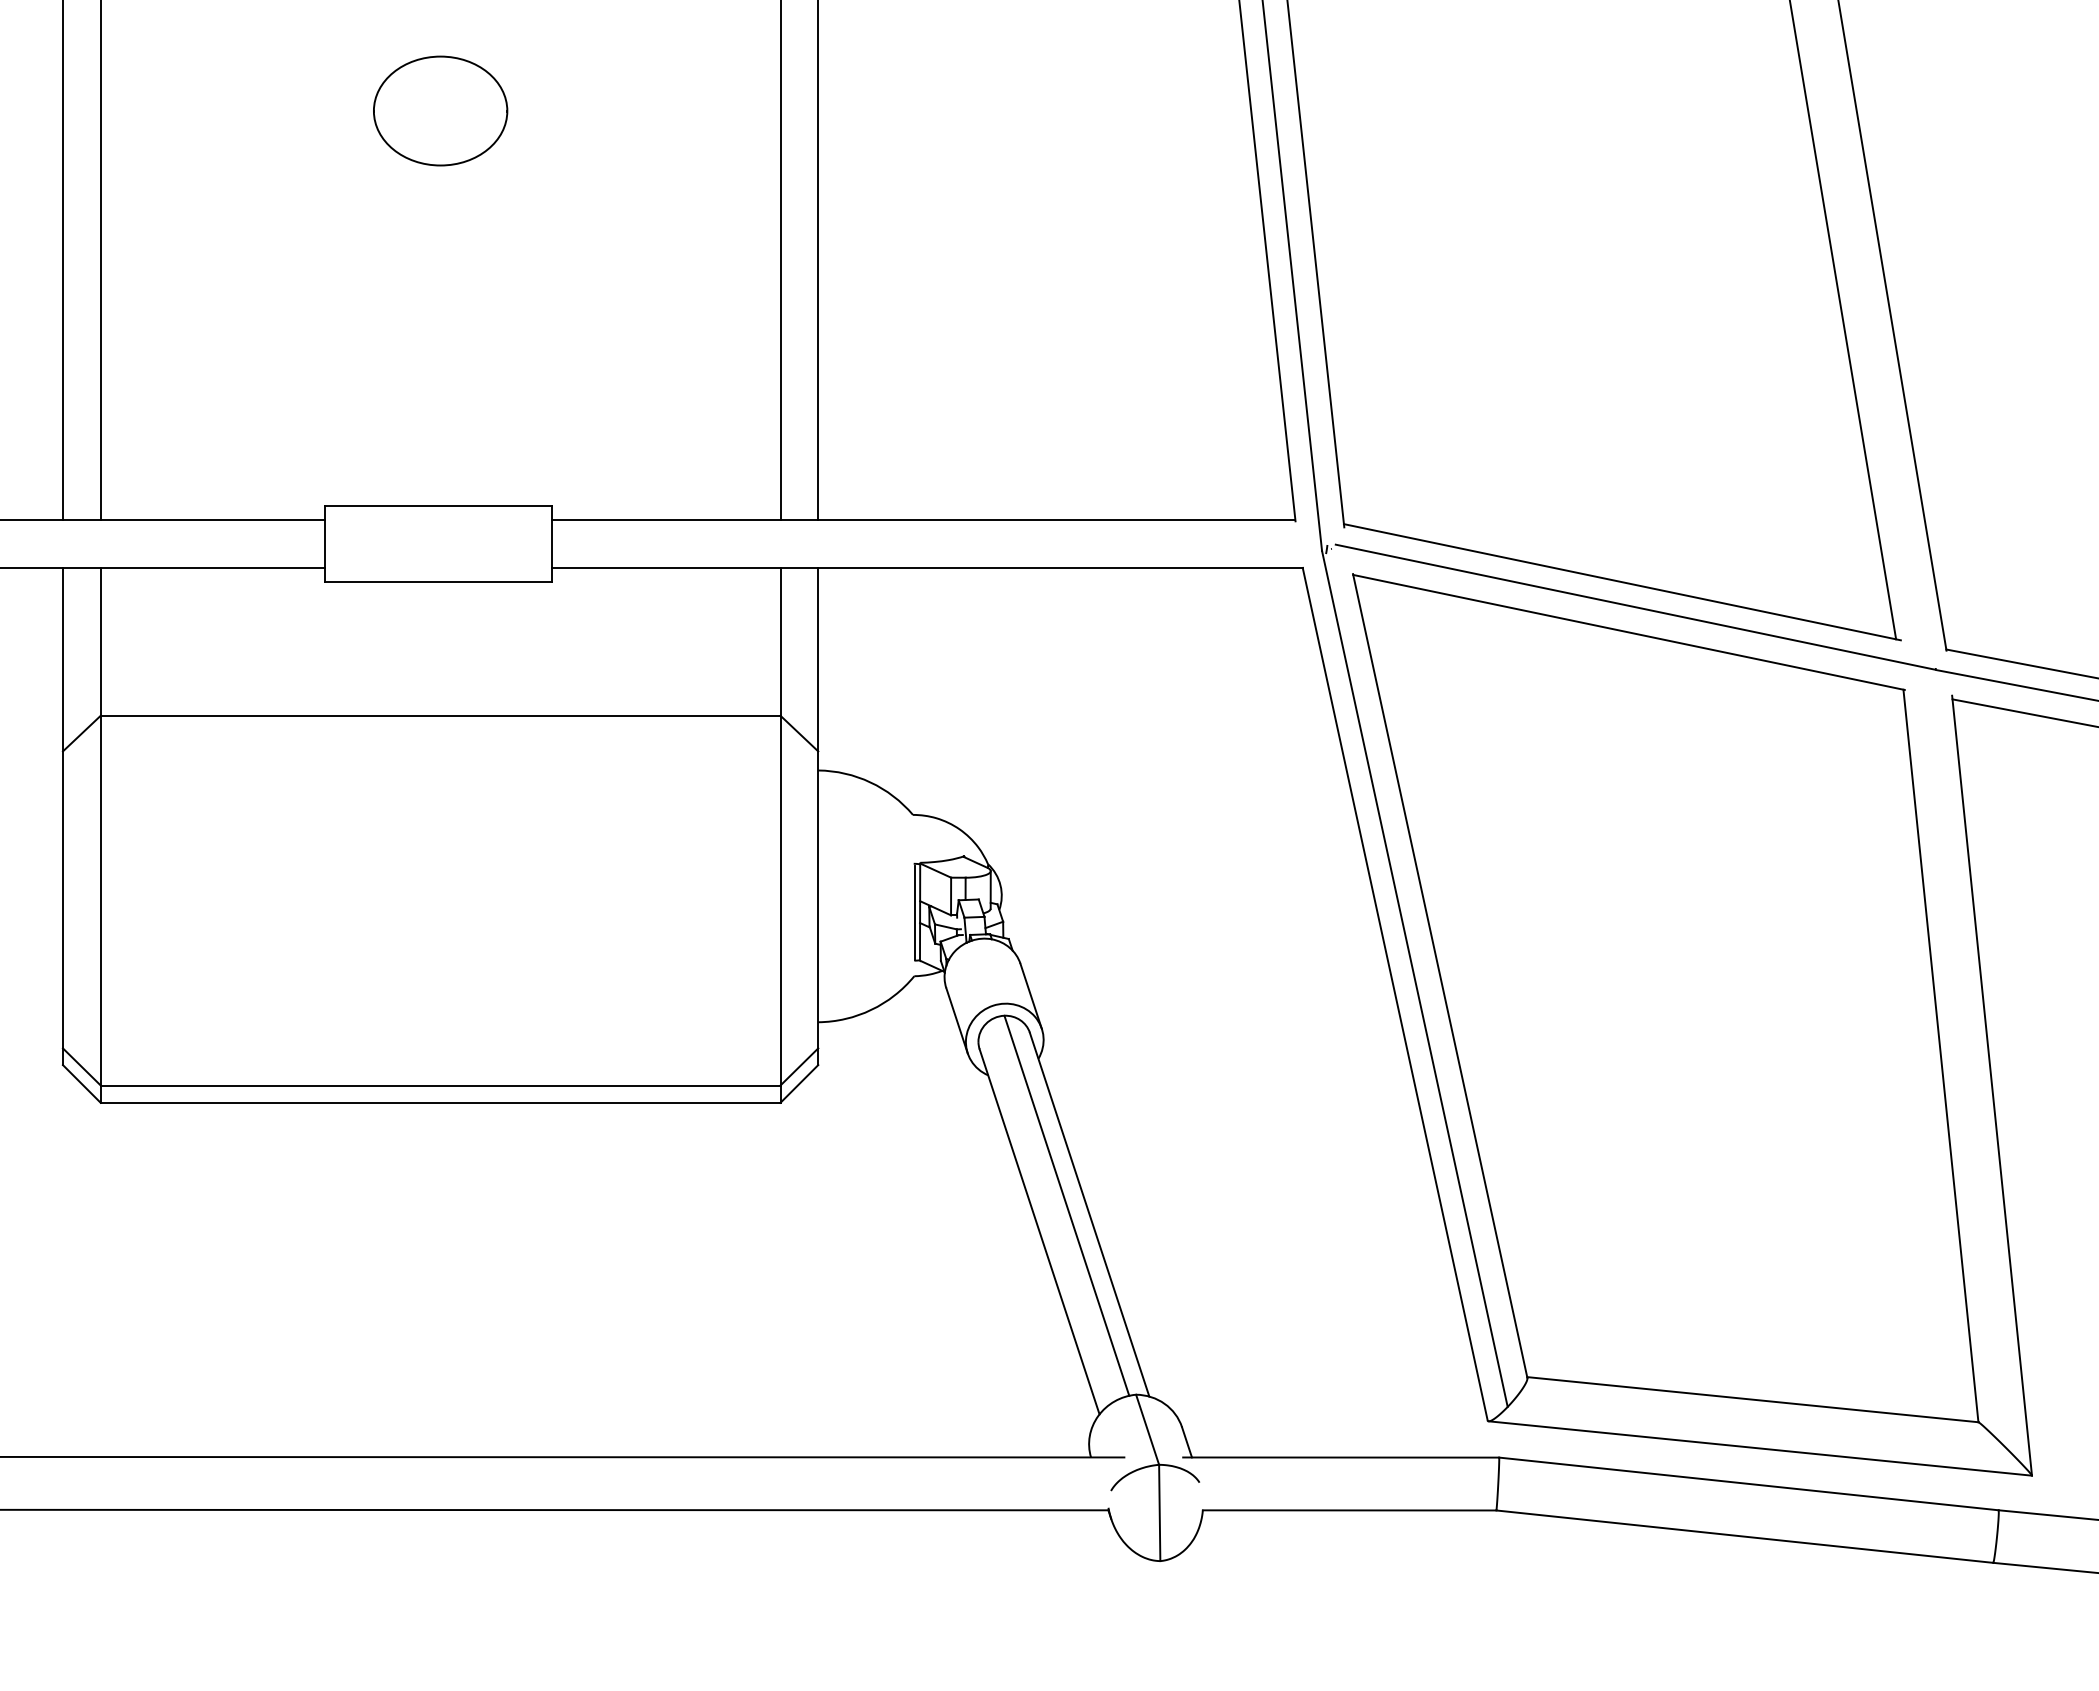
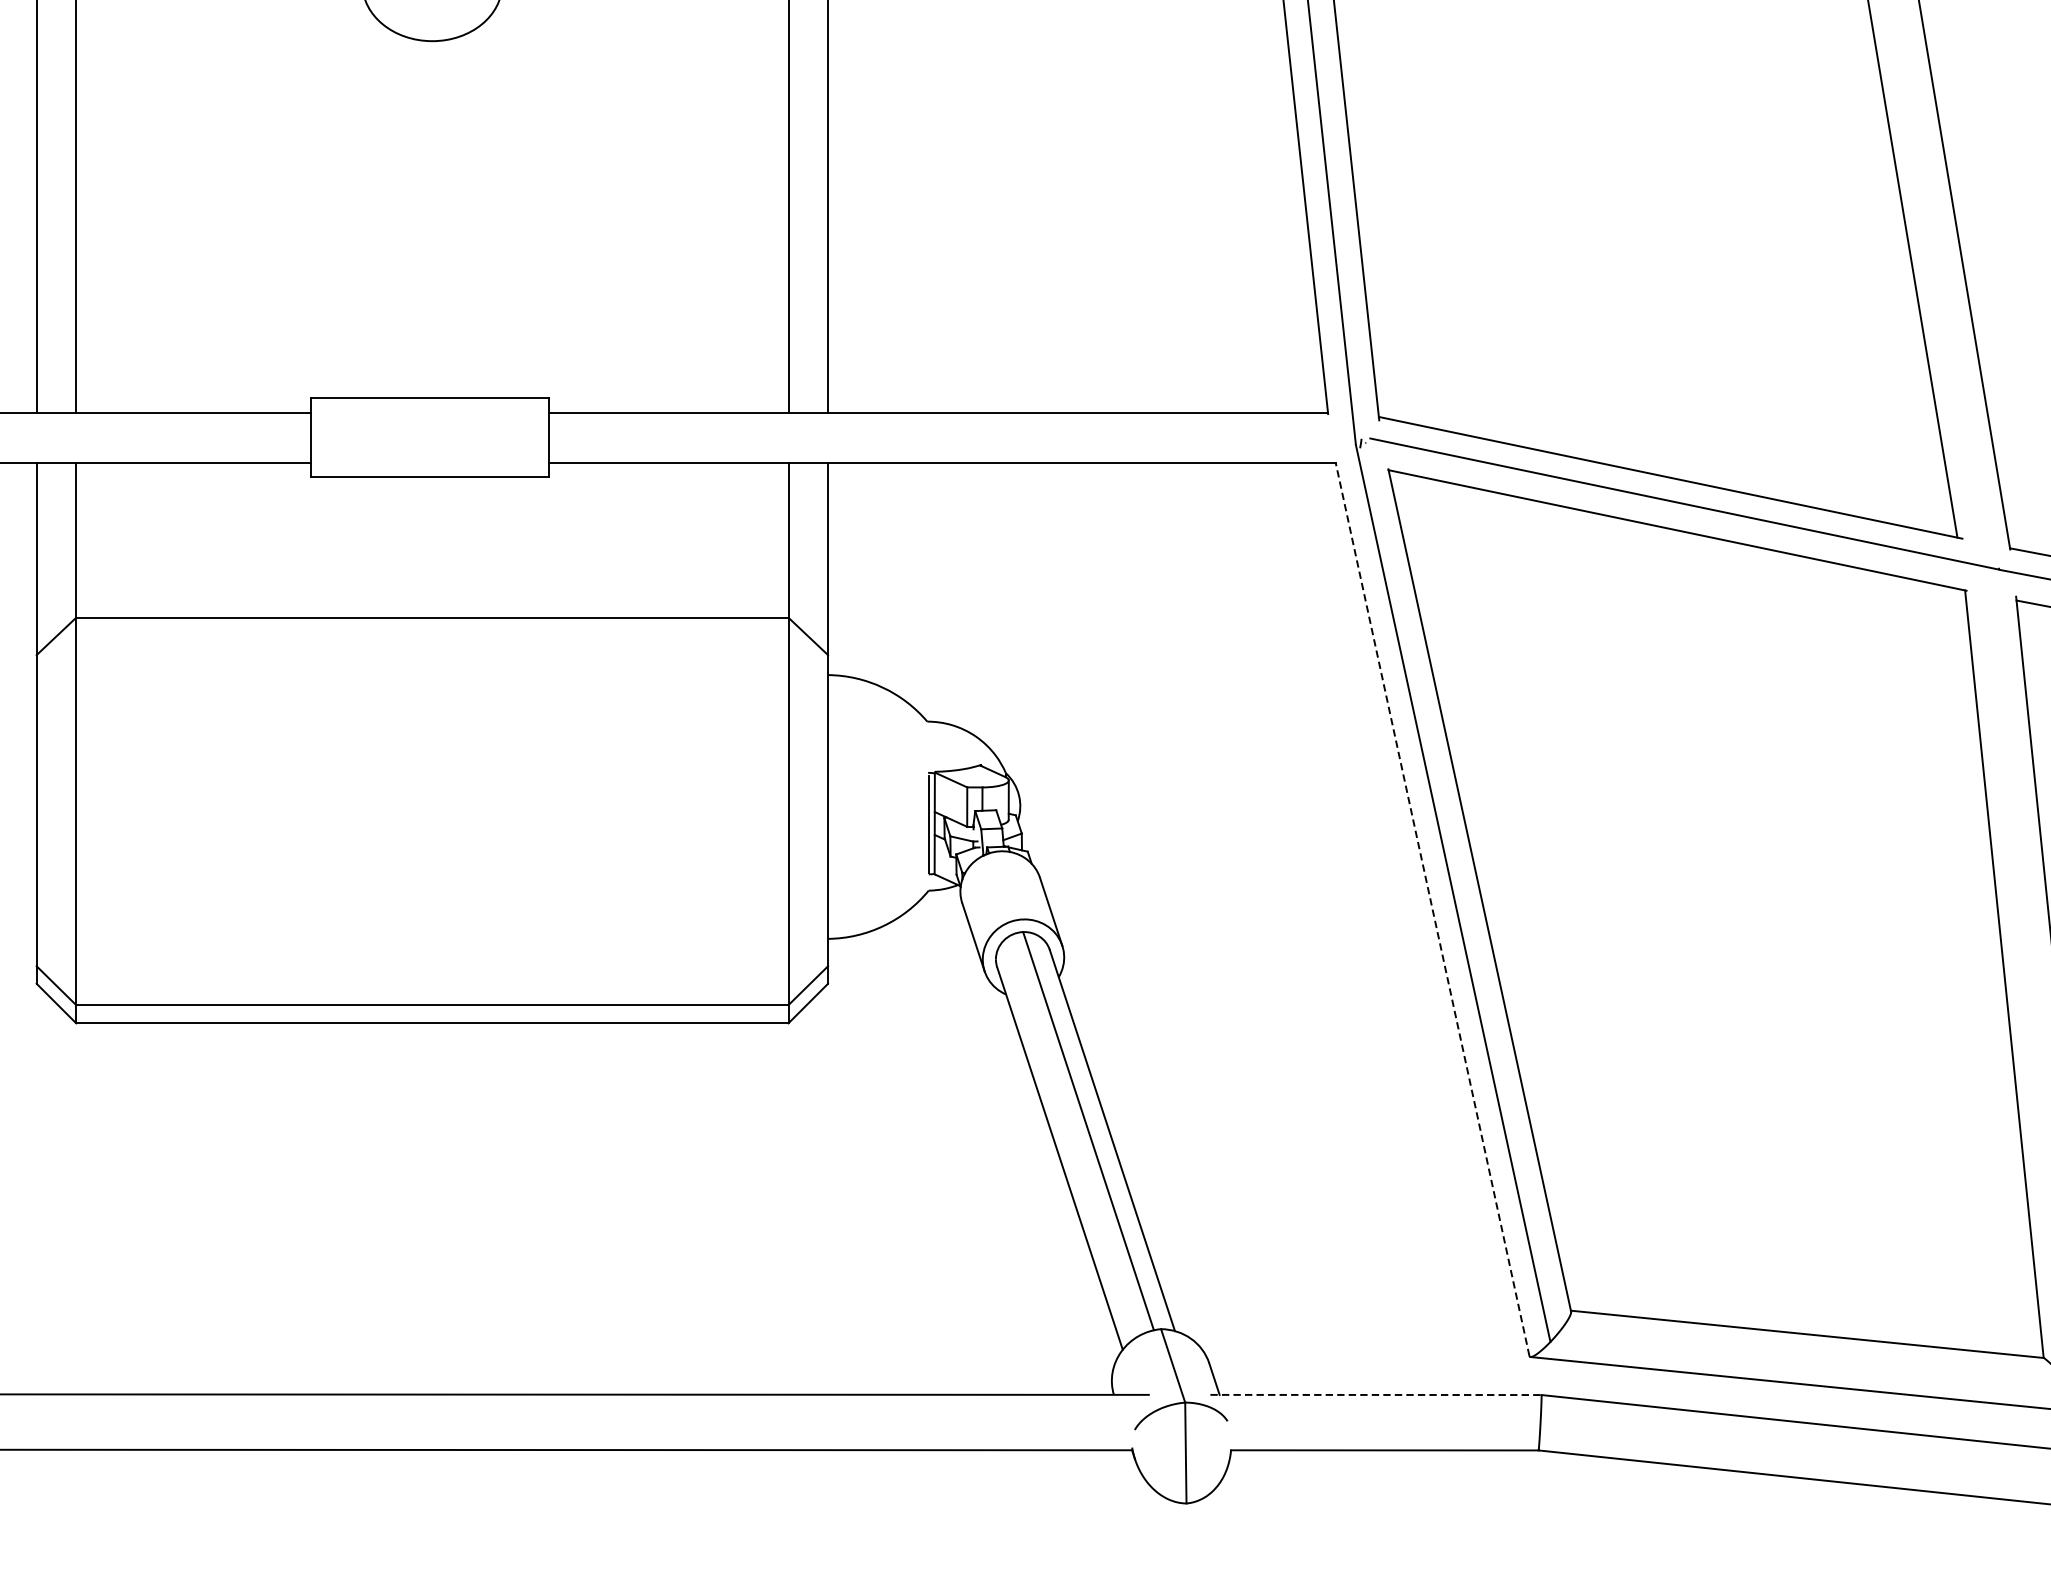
line: (1395, 993) -> (1432, 908), solid -> dashed
line: (1341, 1457) -> (1376, 1394), solid -> dashed

